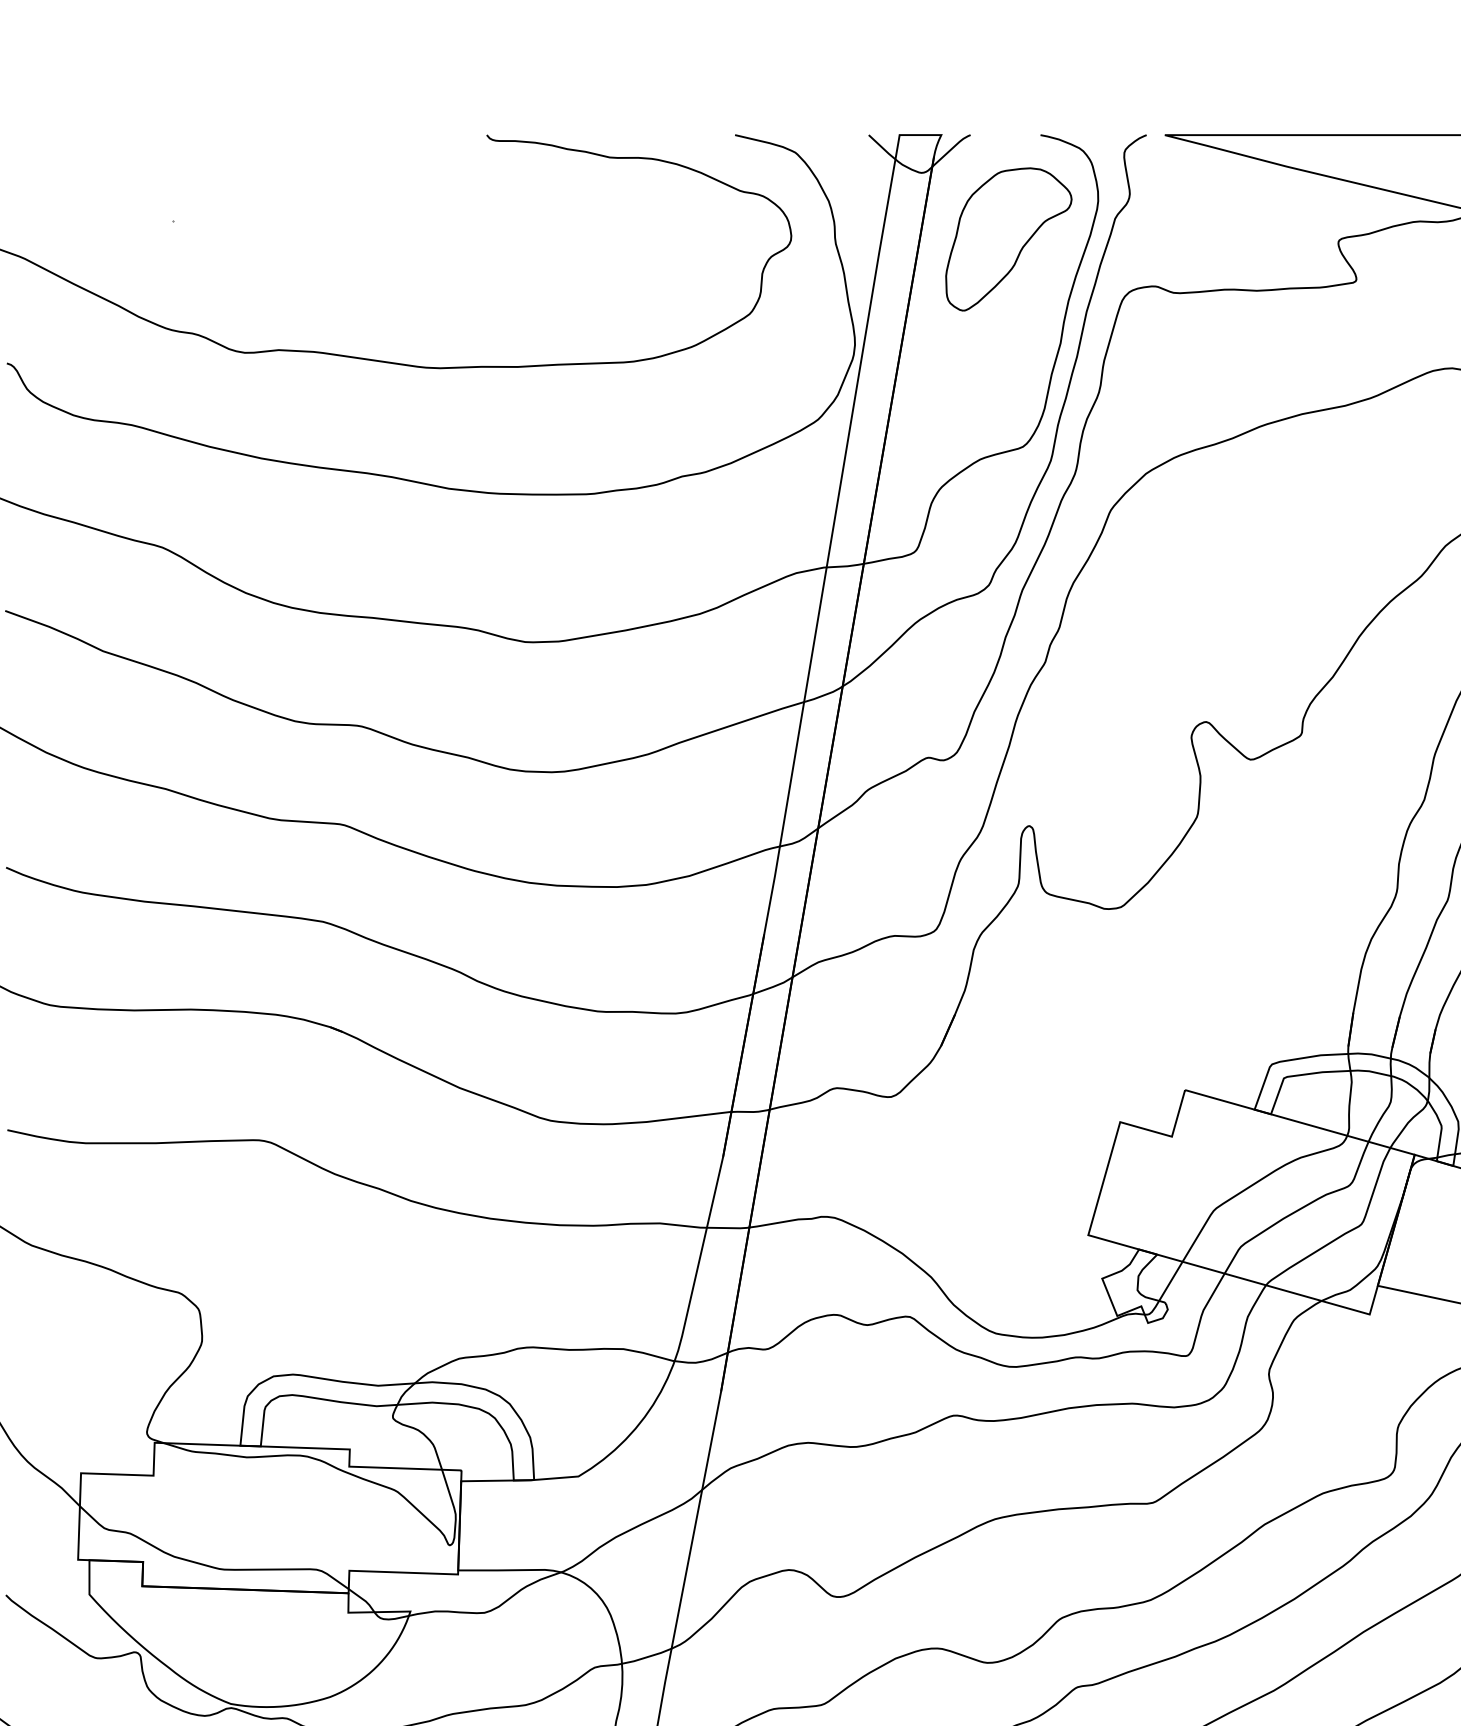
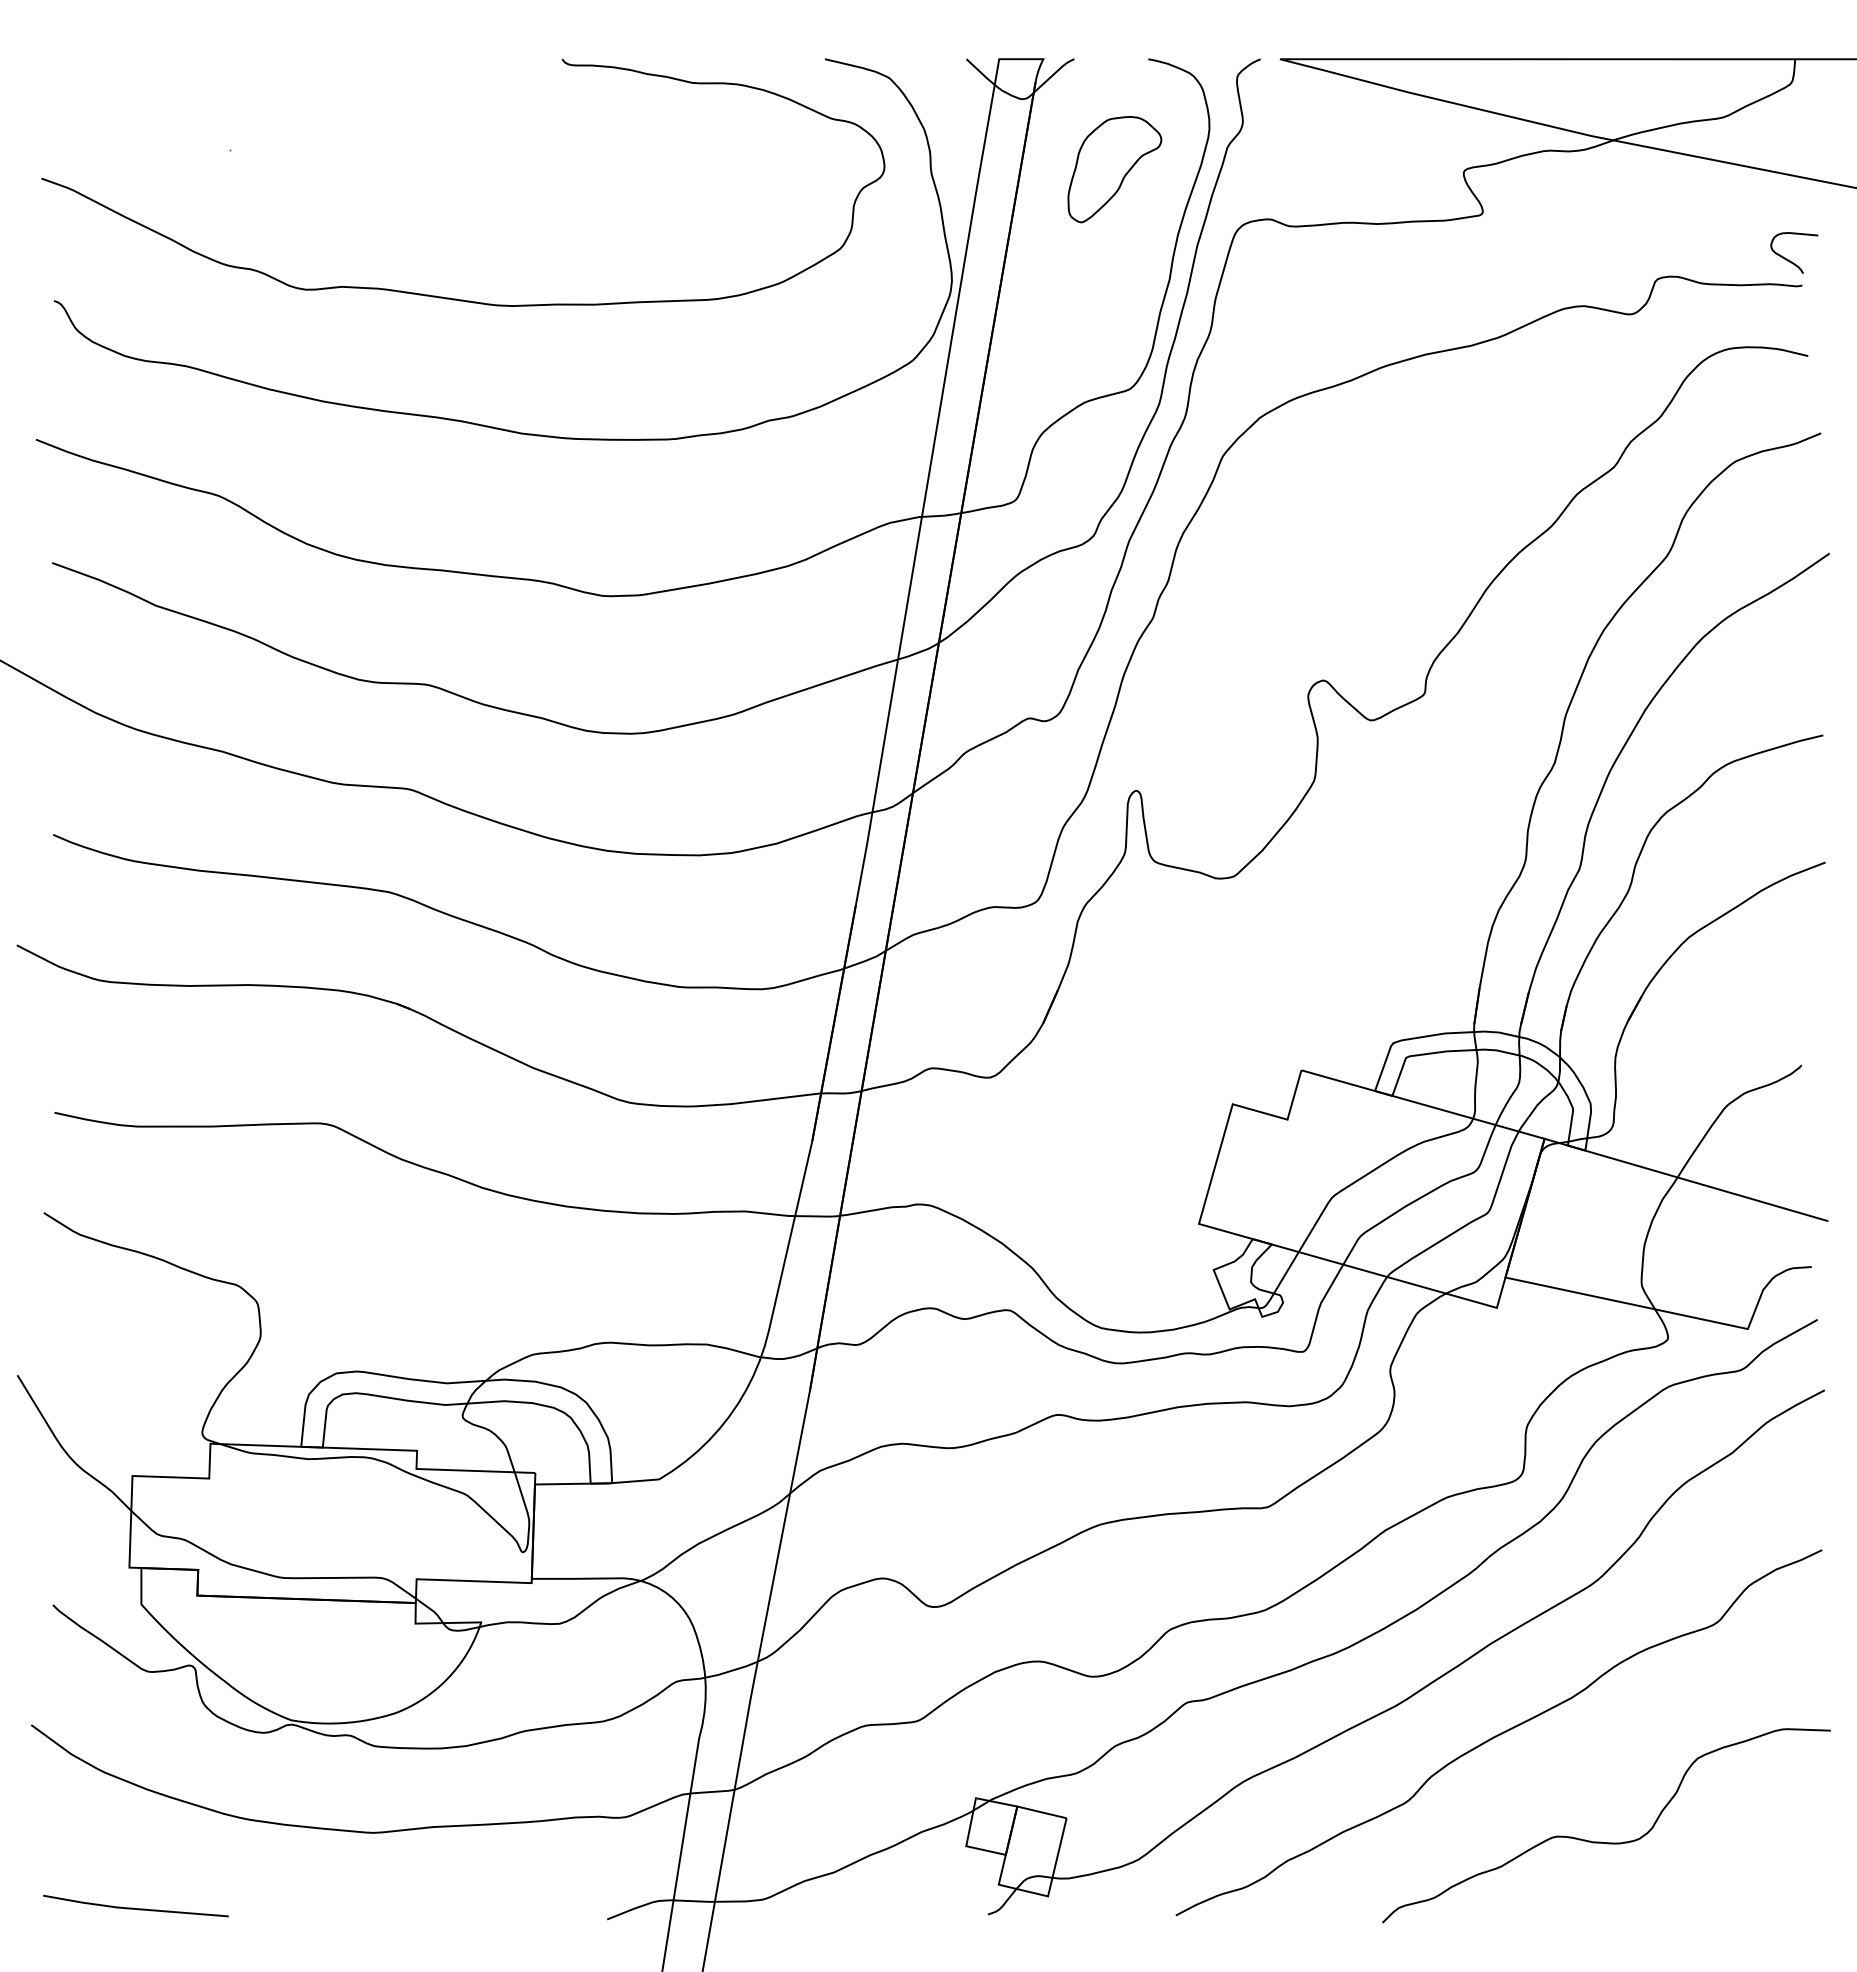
part: (1008, 239) -> (1114, 169), size x0.7

